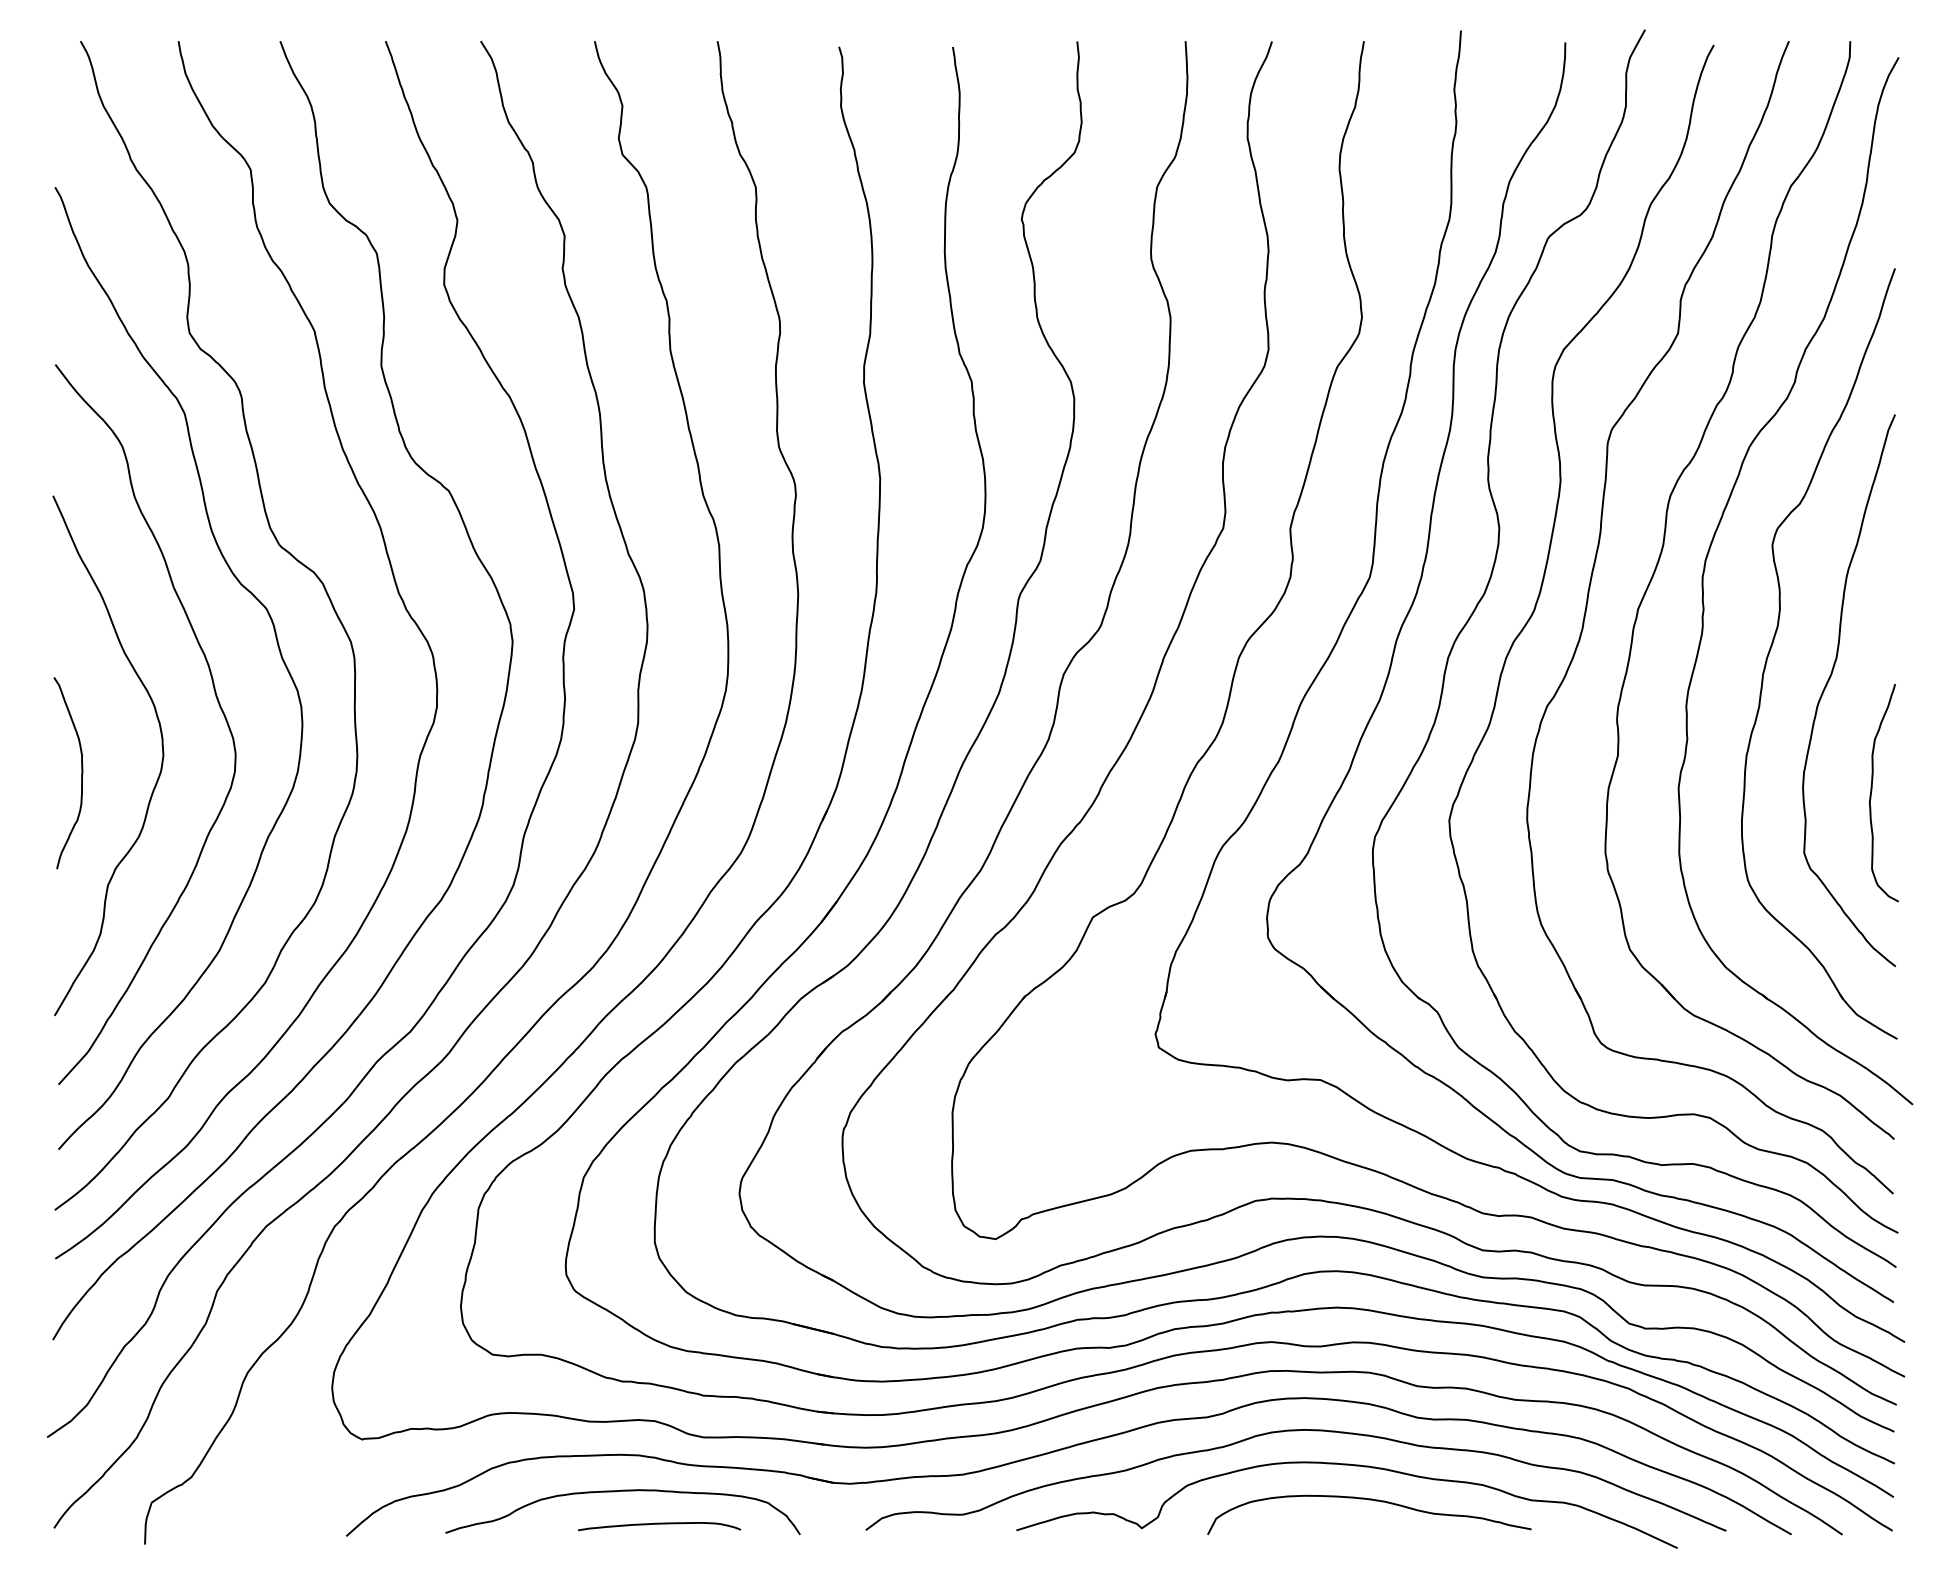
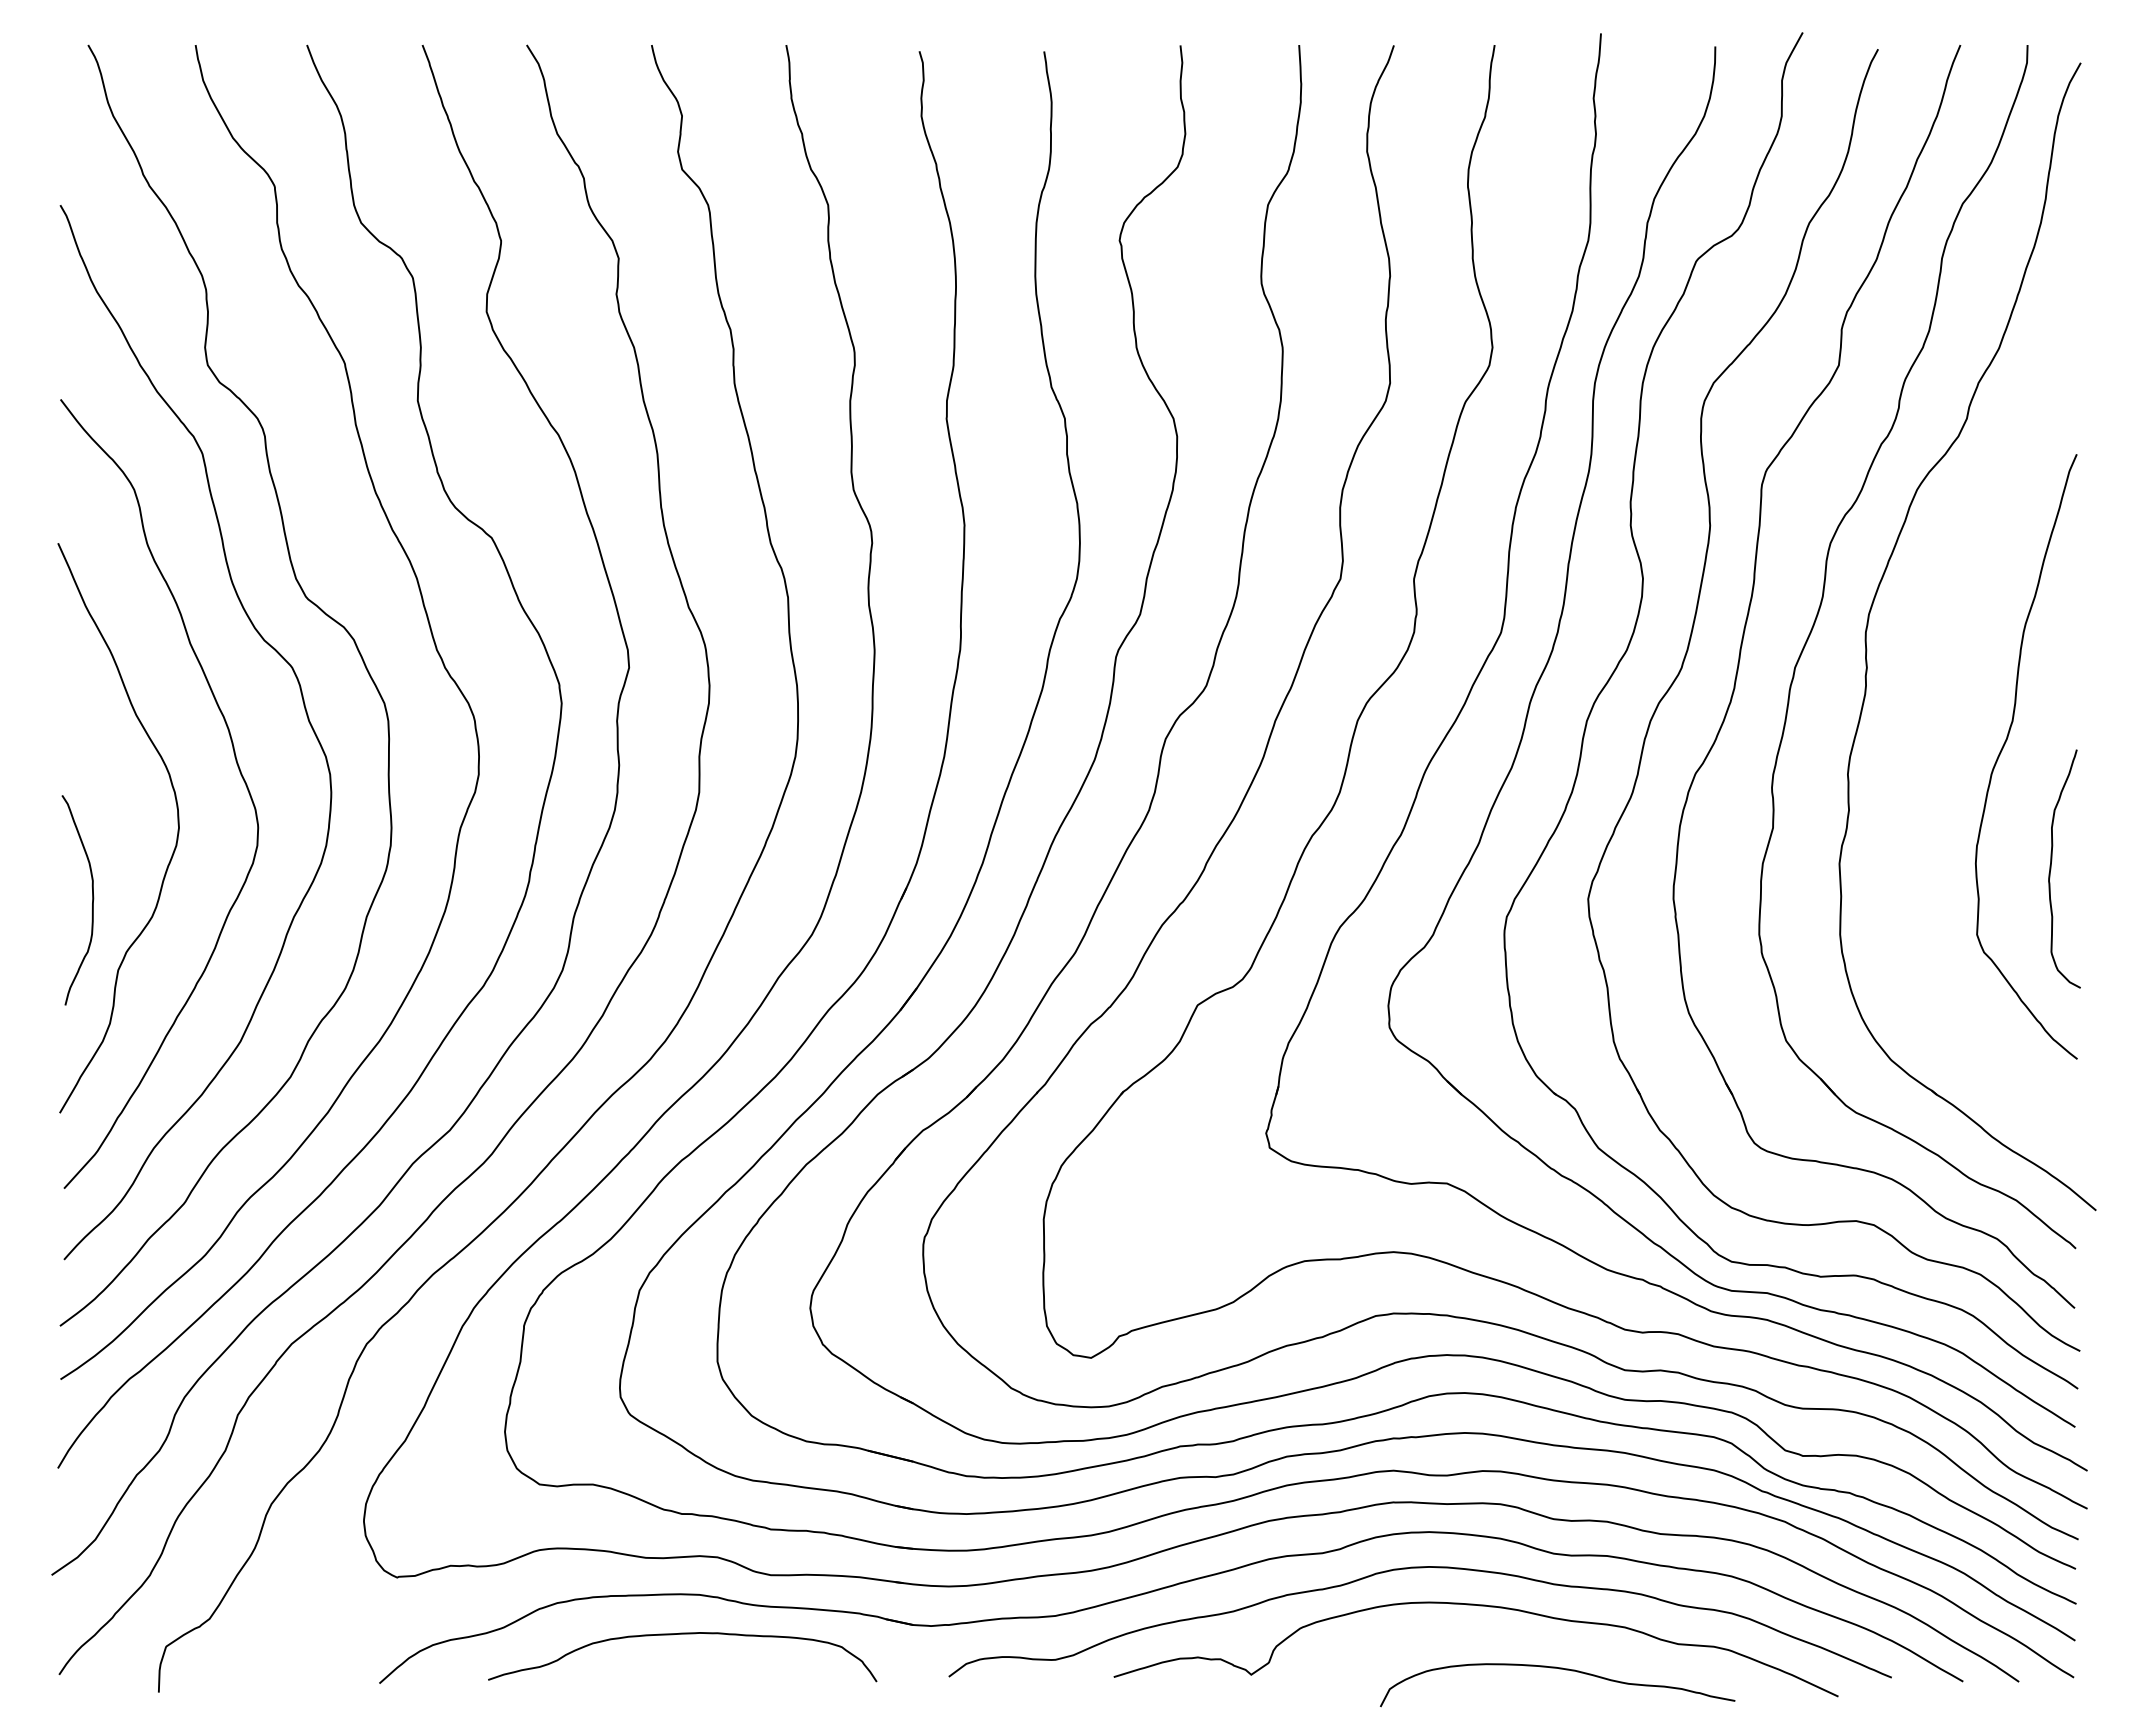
part: (1774, 640) -> (1944, 701), removed
curve: (81, 773) -> (92, 900), moved
curve: (1371, 1500) -> (1559, 1669), moved
curve: (659, 1524) -> (722, 1670), removed

